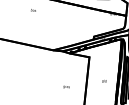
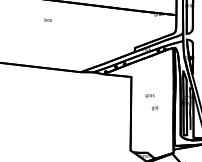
text: (66, 87) -> (149, 96), moved

